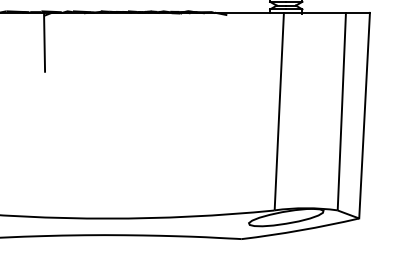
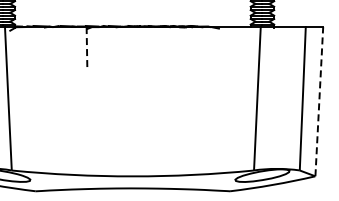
line: (45, 42) -> (87, 48), solid -> dashed
line: (364, 115) -> (319, 101), solid -> dashed

